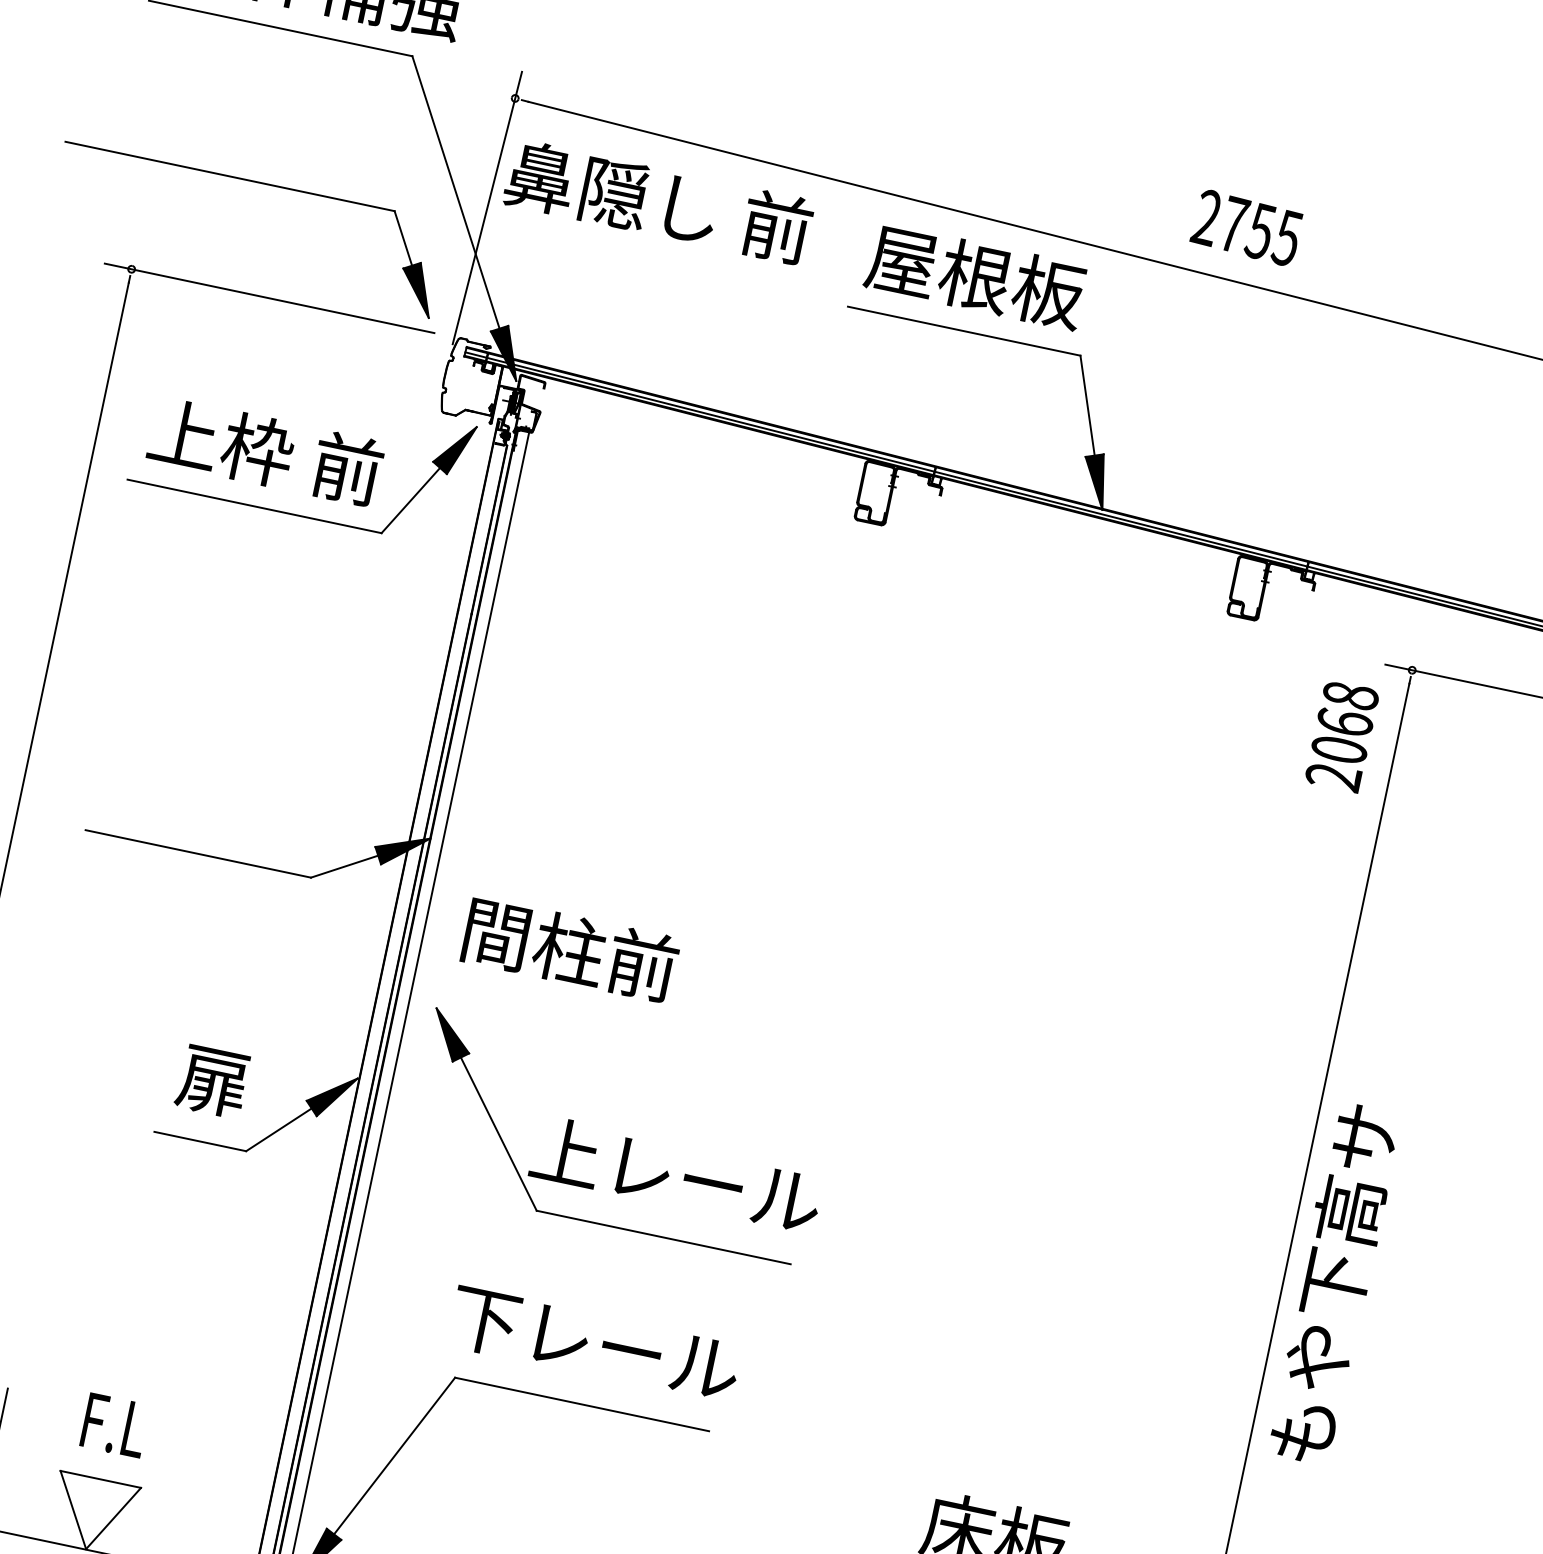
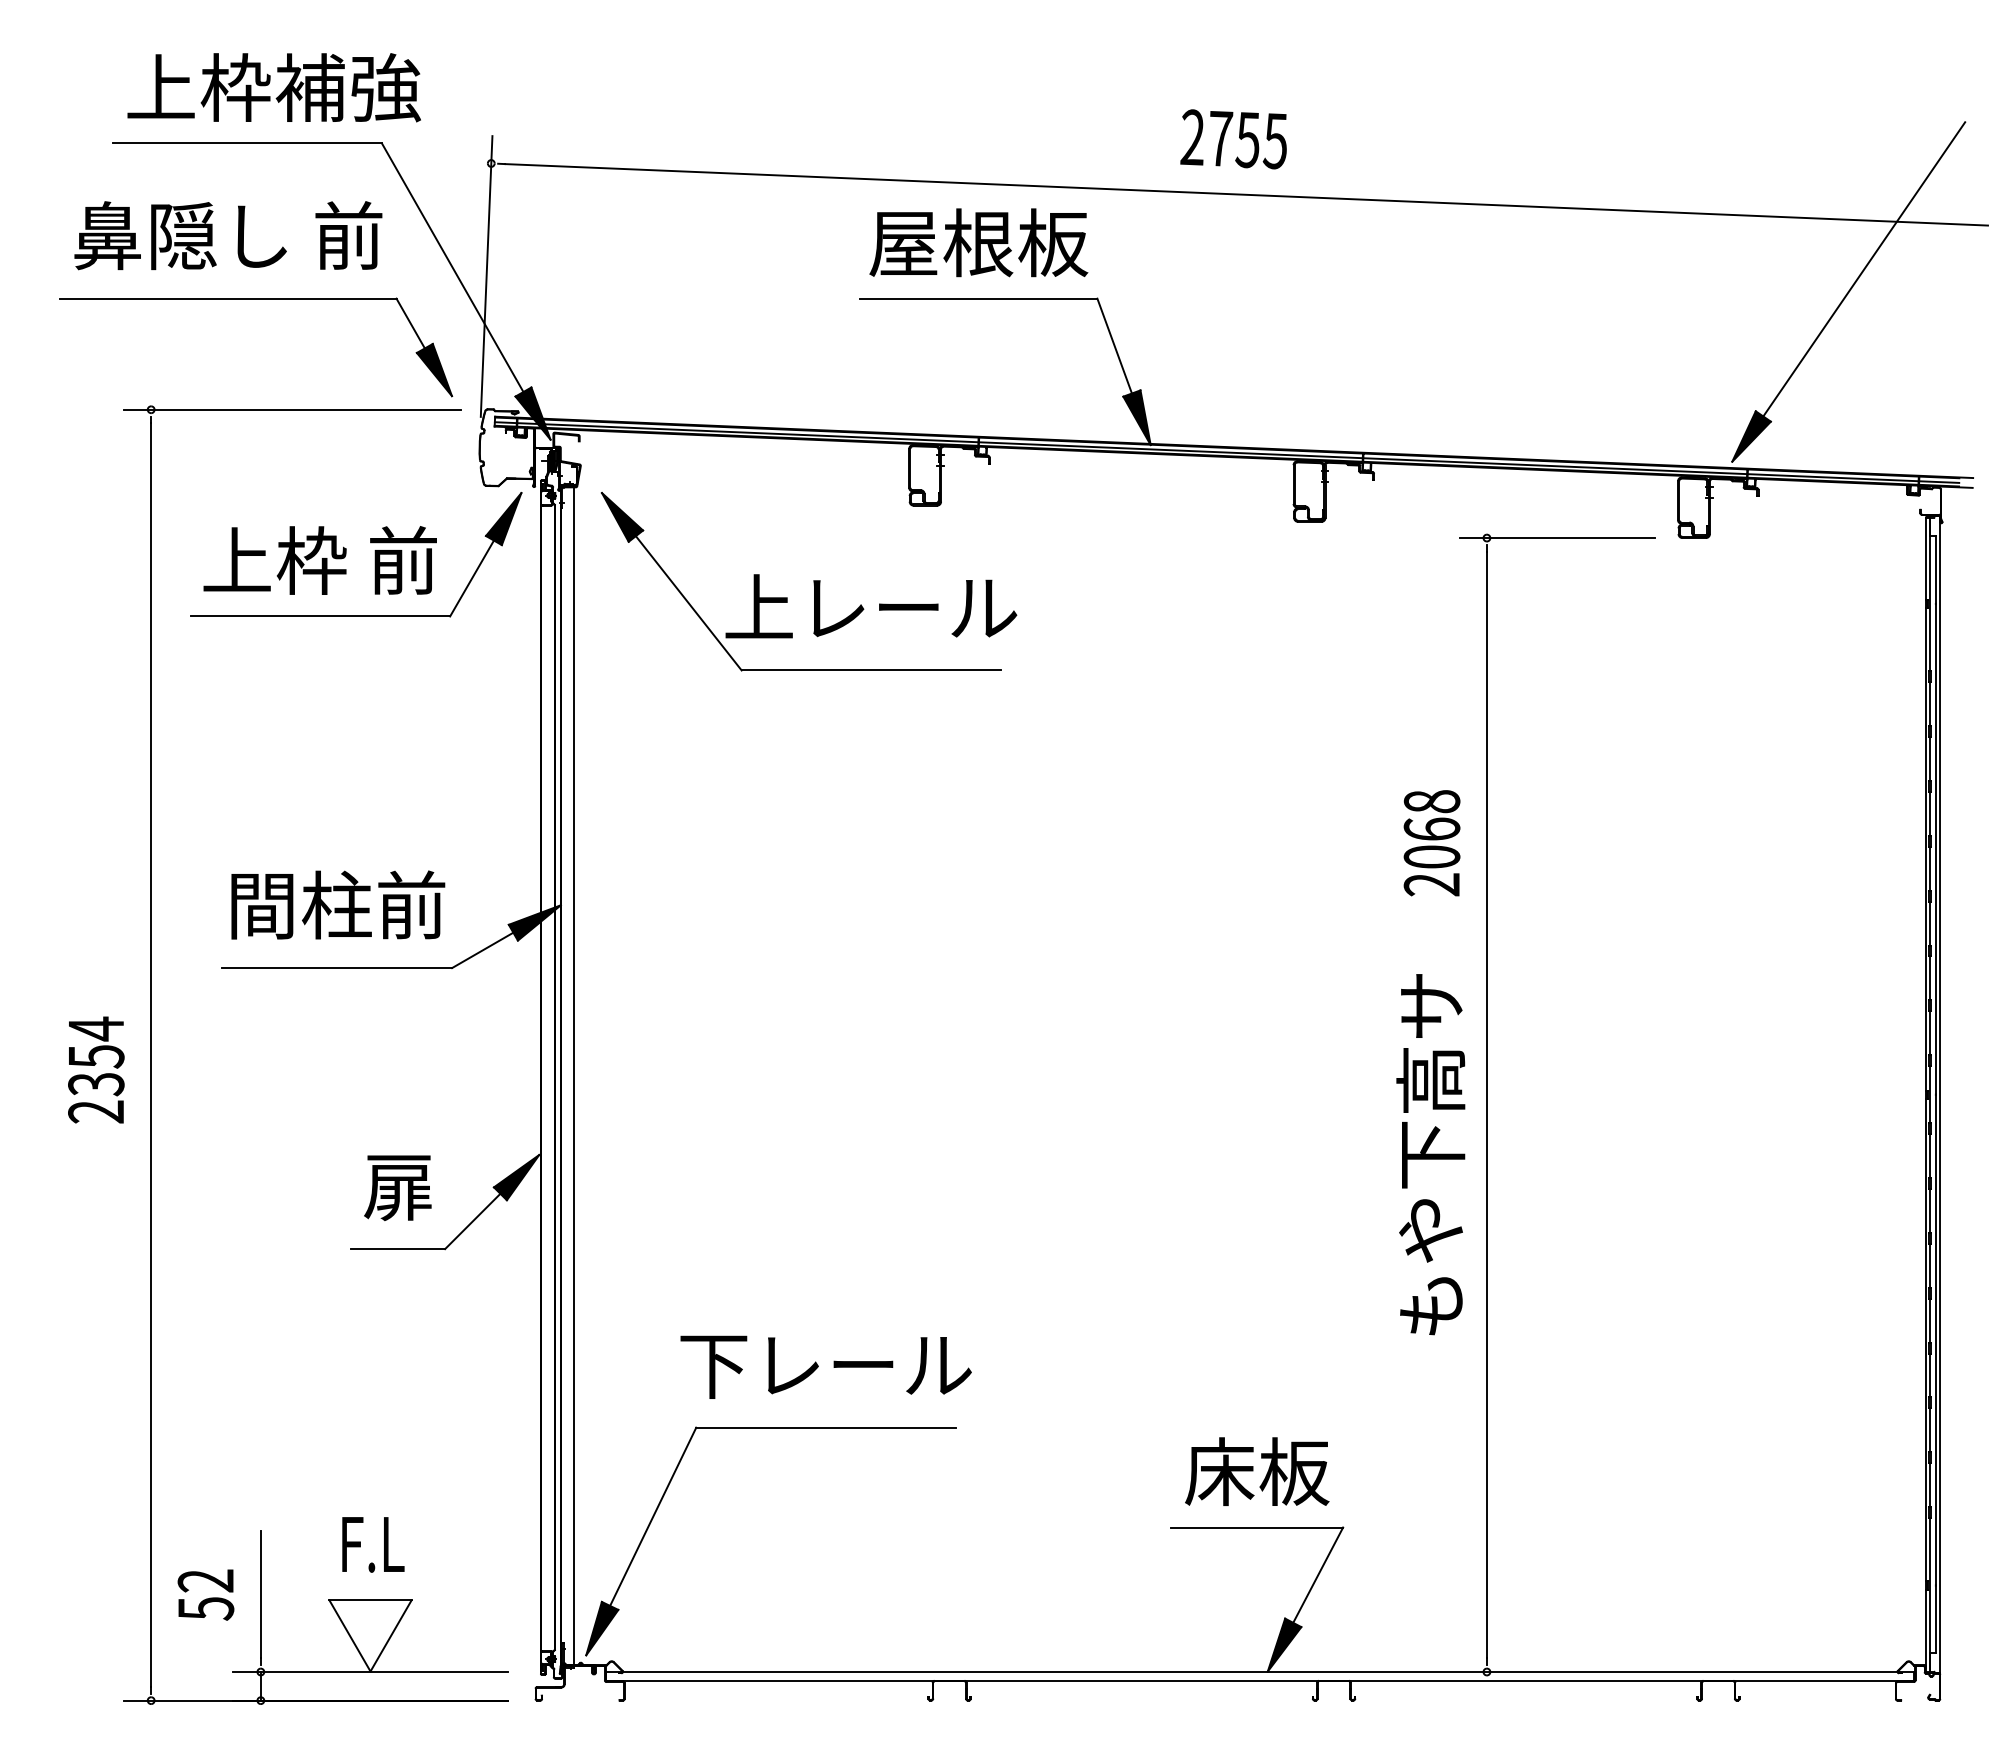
text: (659, 202) -> (228, 235), moved
text: (1341, 736) -> (1431, 843), moved
text: (571, 949) -> (338, 904), moved
part: (620, 1137) -> (808, 581), moved
text: (1333, 1283) -> (1430, 1154), moved

